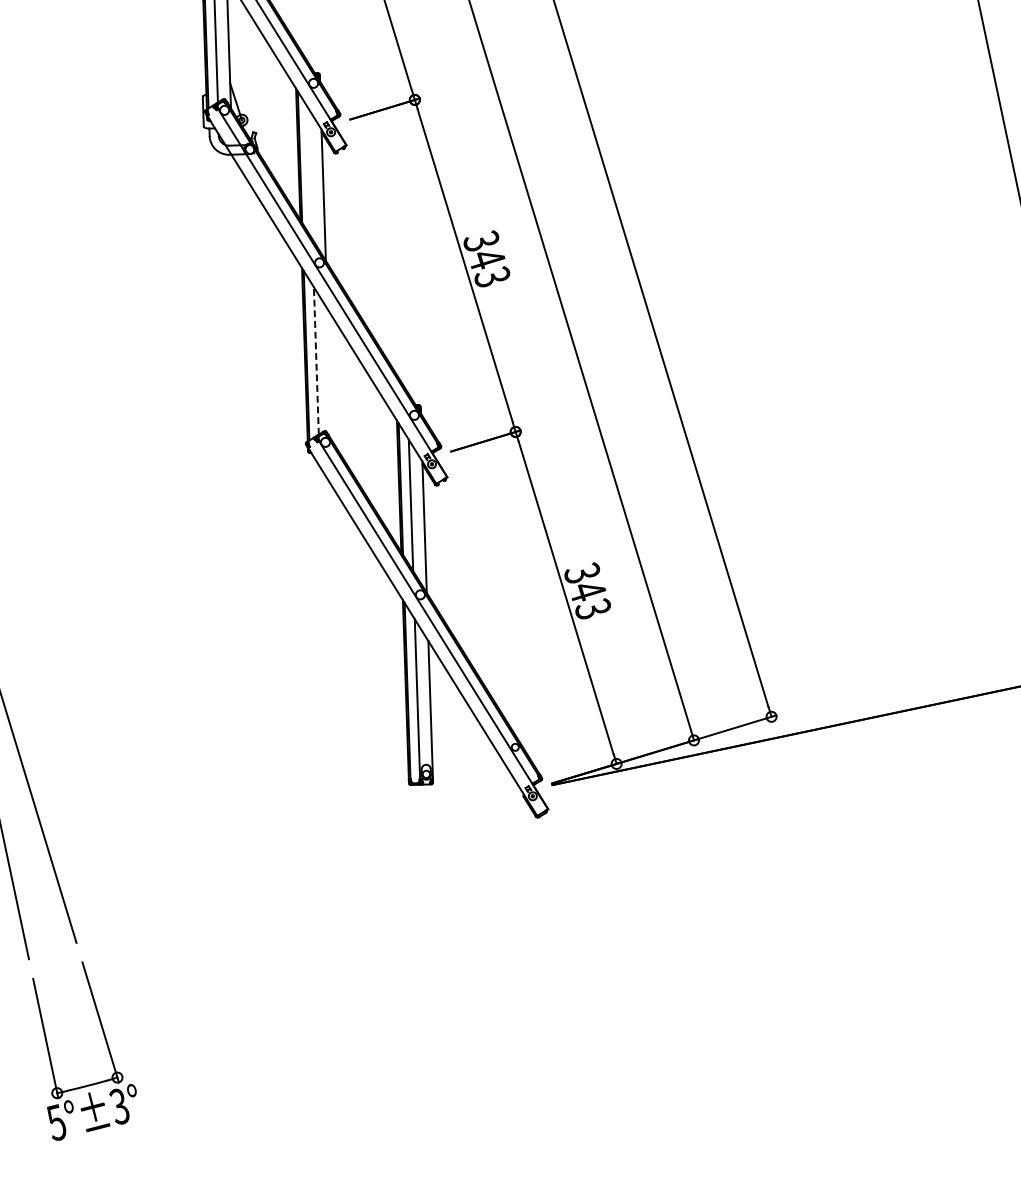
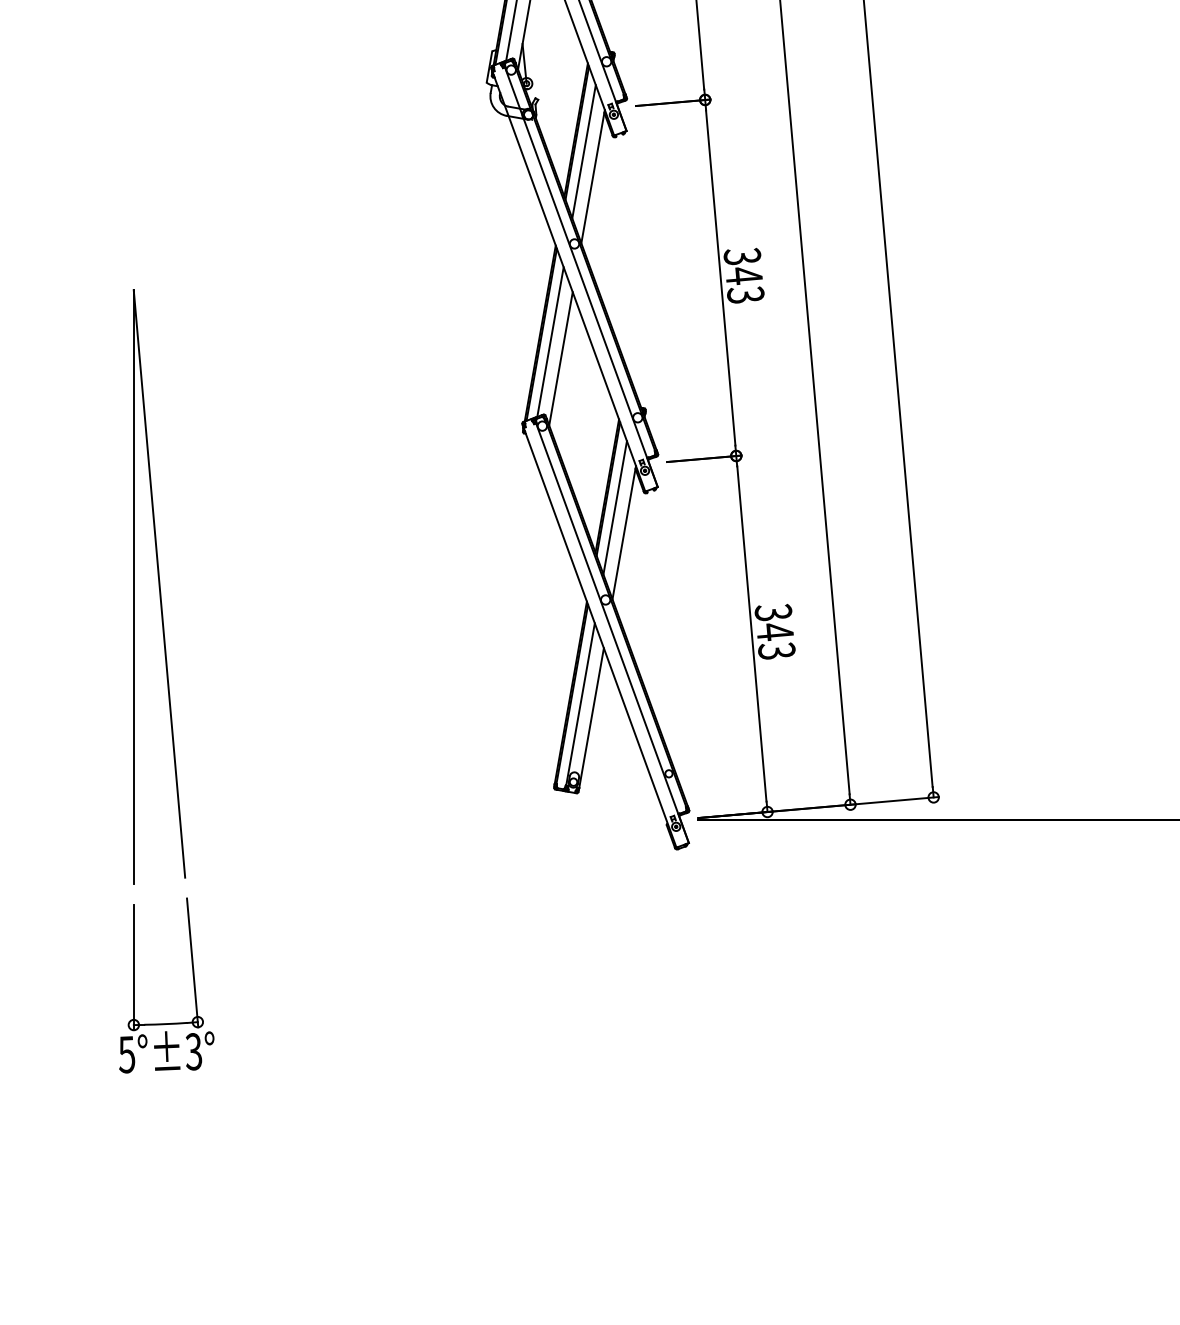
line: (309, 173) -> (583, 151), added
line: (316, 361) -> (550, 342), dashed -> solid
line: (329, 374) -> (560, 358), added

